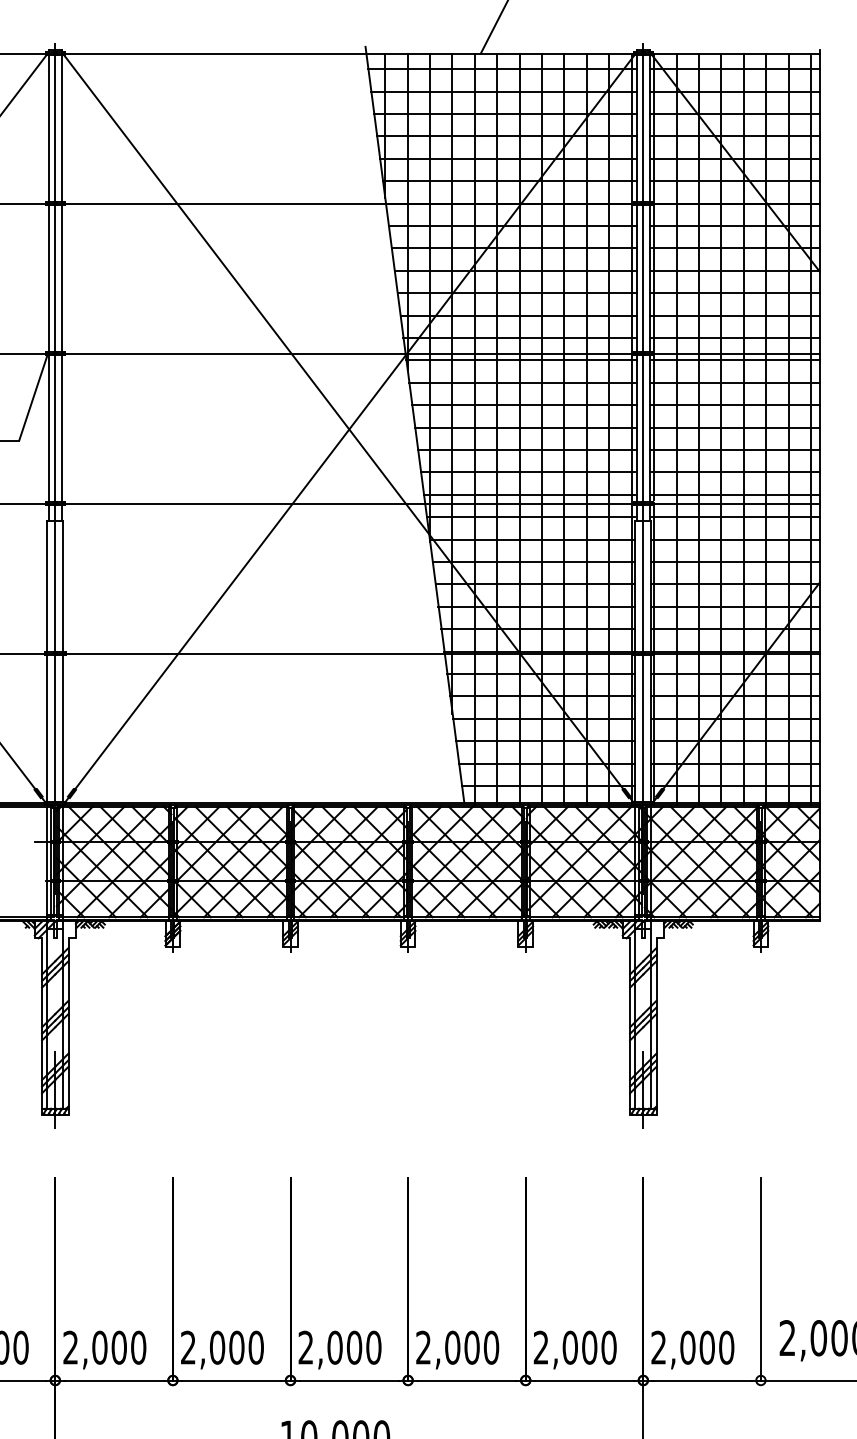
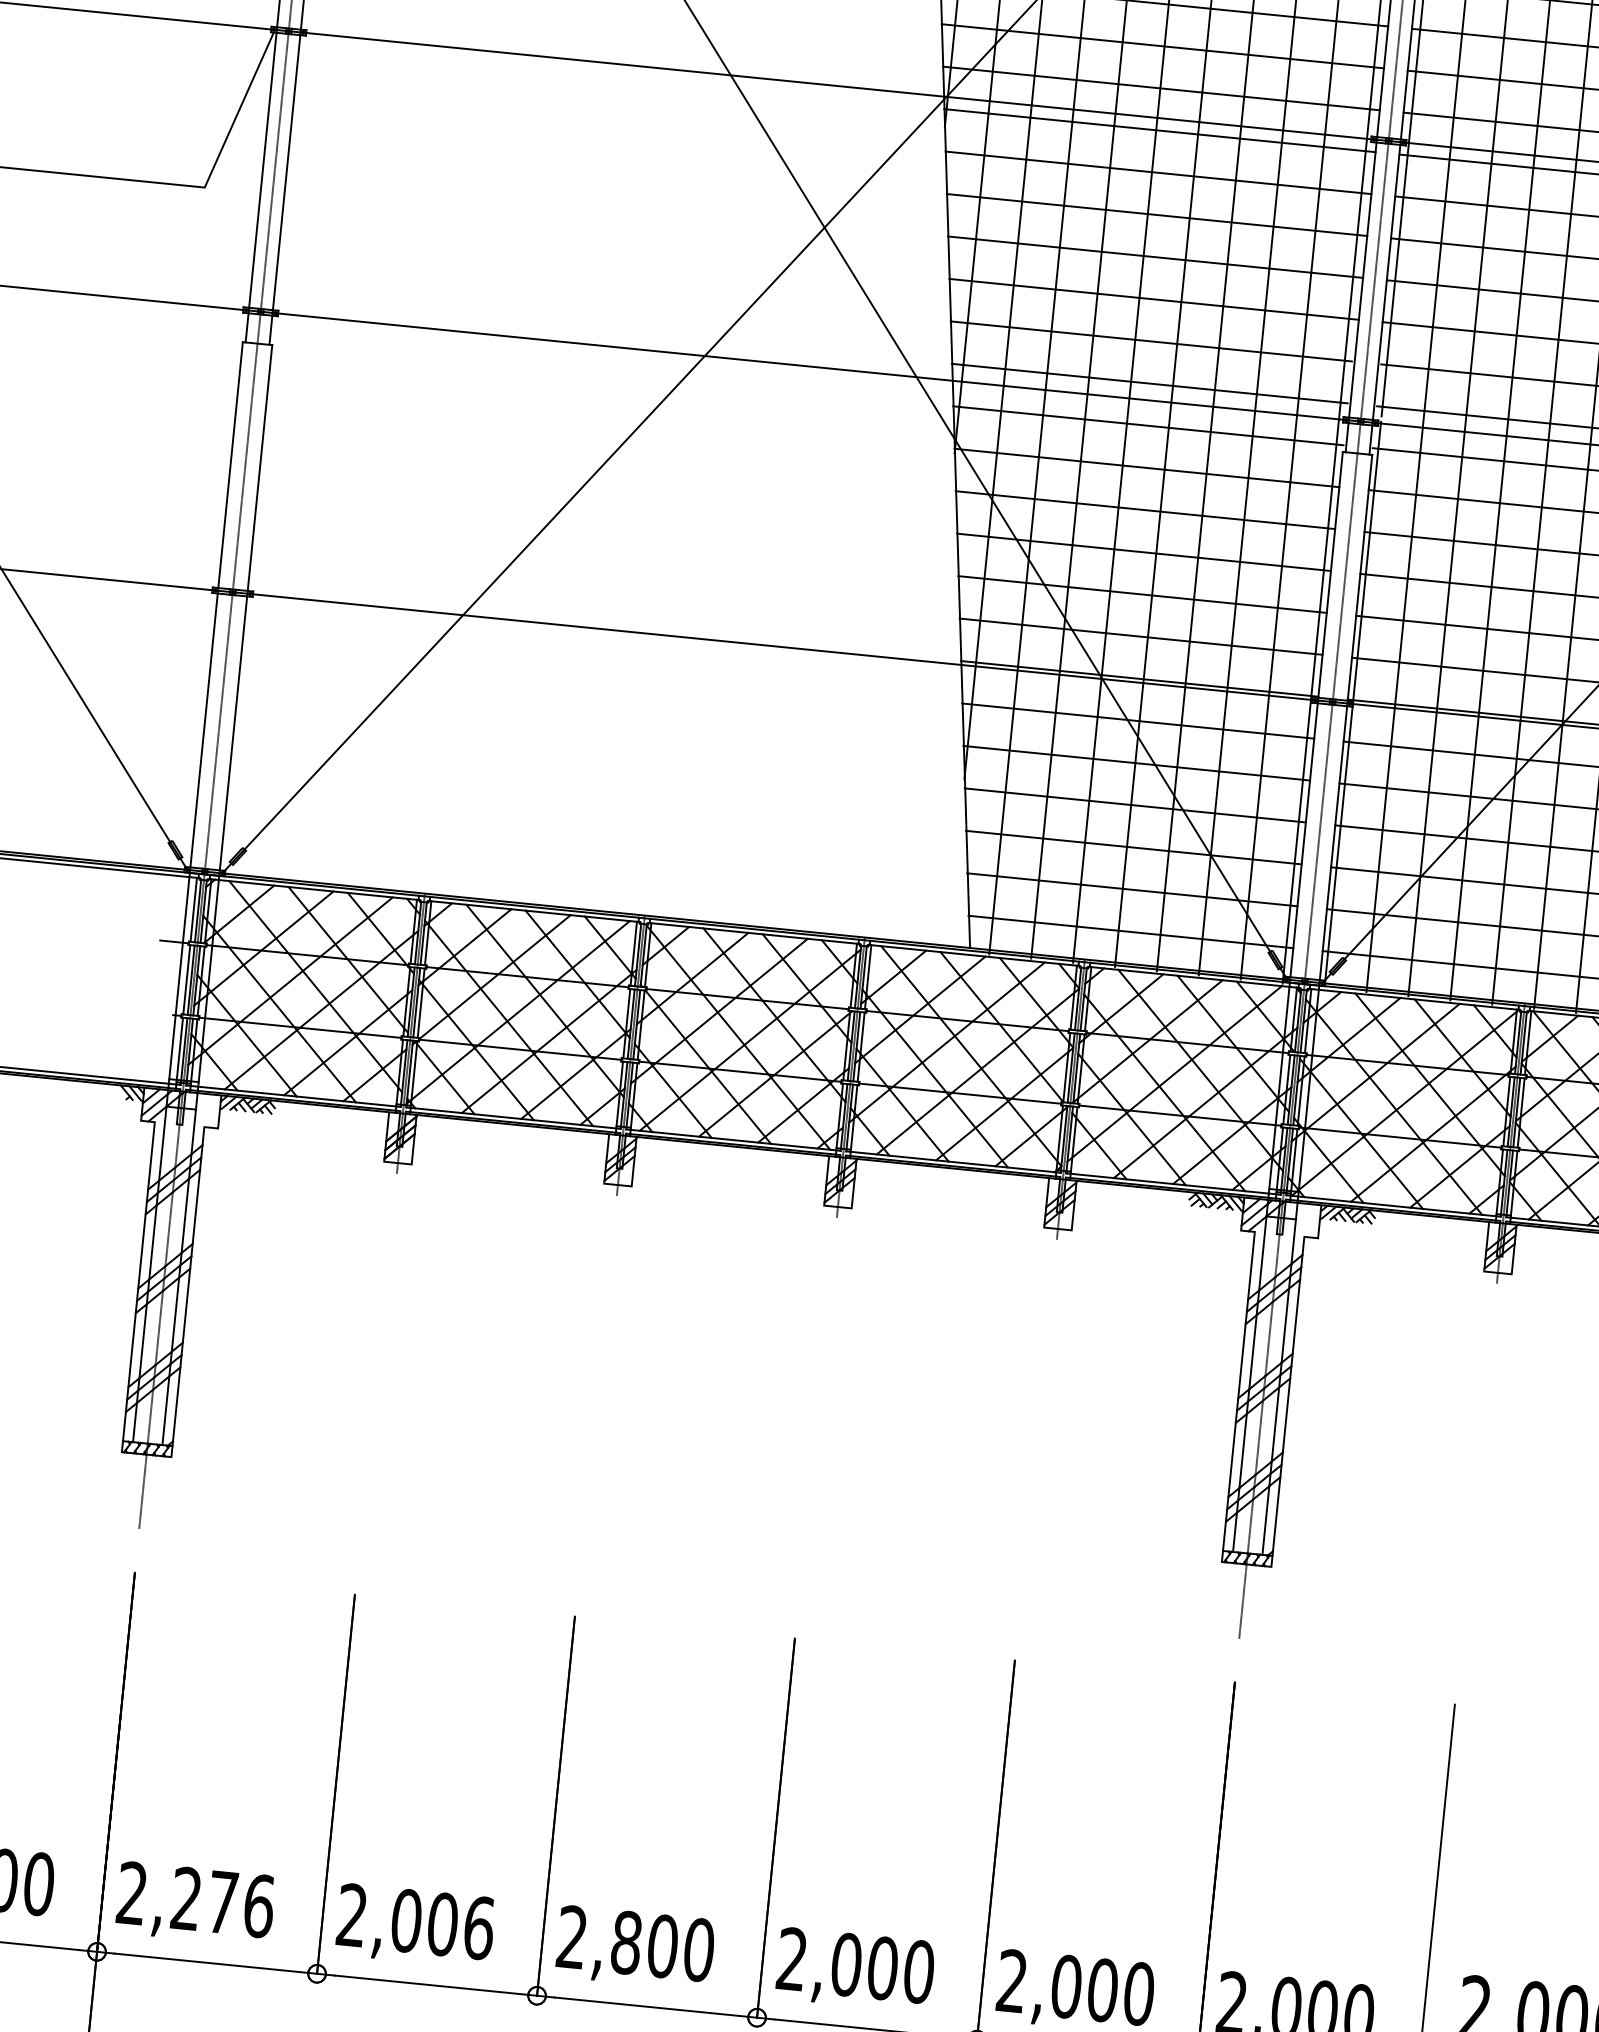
text: (119, 1347) -> (223, 1902), 2,000 -> 2,276
text: (256, 1347) -> (479, 1927), 2,000 -> 2,006
text: (334, 1347) -> (625, 1942), 2,000 -> 2,800

